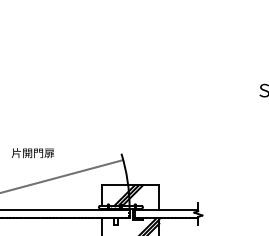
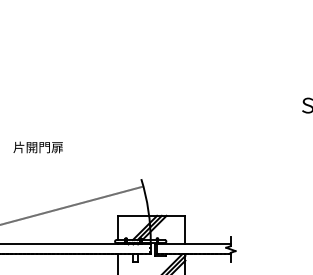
text: (32, 153) -> (37, 147), moved

